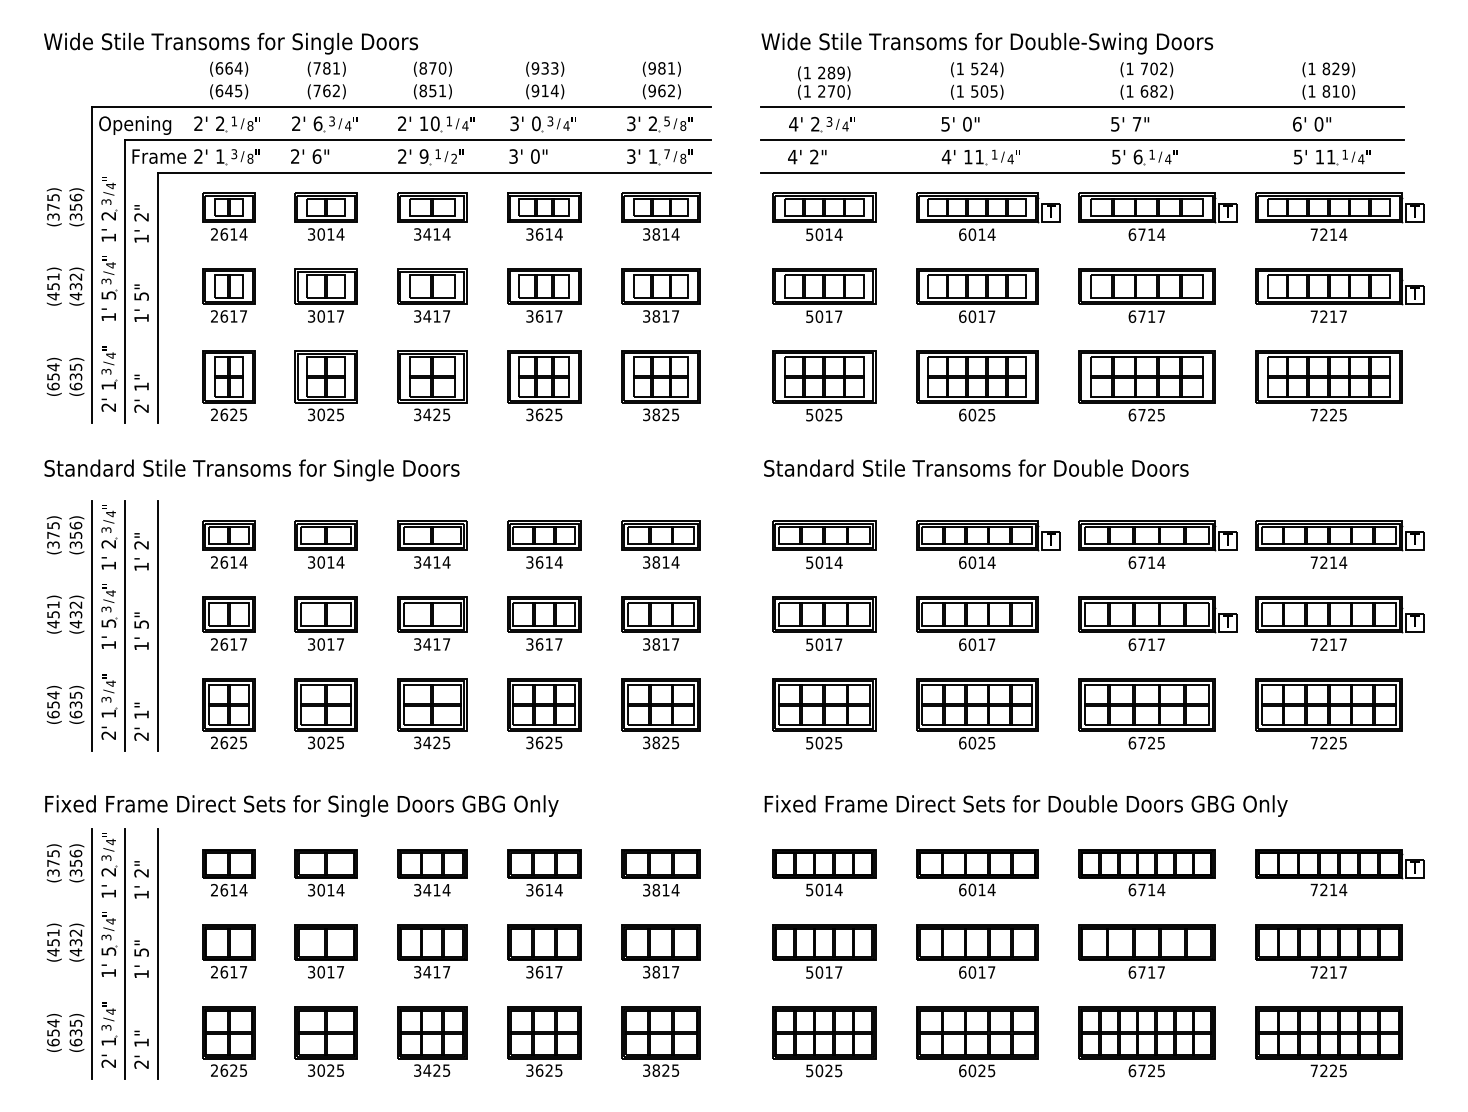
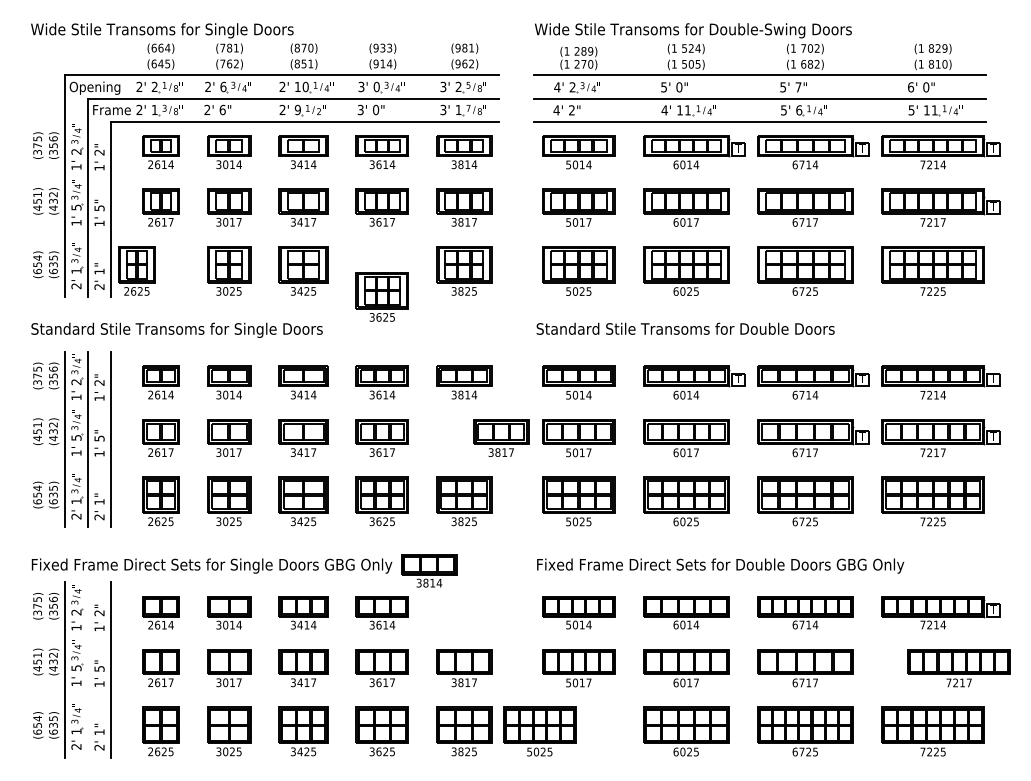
part: (228, 385) -> (136, 270), moved
part: (543, 385) -> (381, 296), moved
part: (661, 622) -> (501, 437), moved
part: (661, 872) -> (429, 570), moved
part: (1327, 951) -> (958, 668), moved
line: (125, 953) -> (88, 669), removed
part: (823, 1041) -> (539, 731), moved

